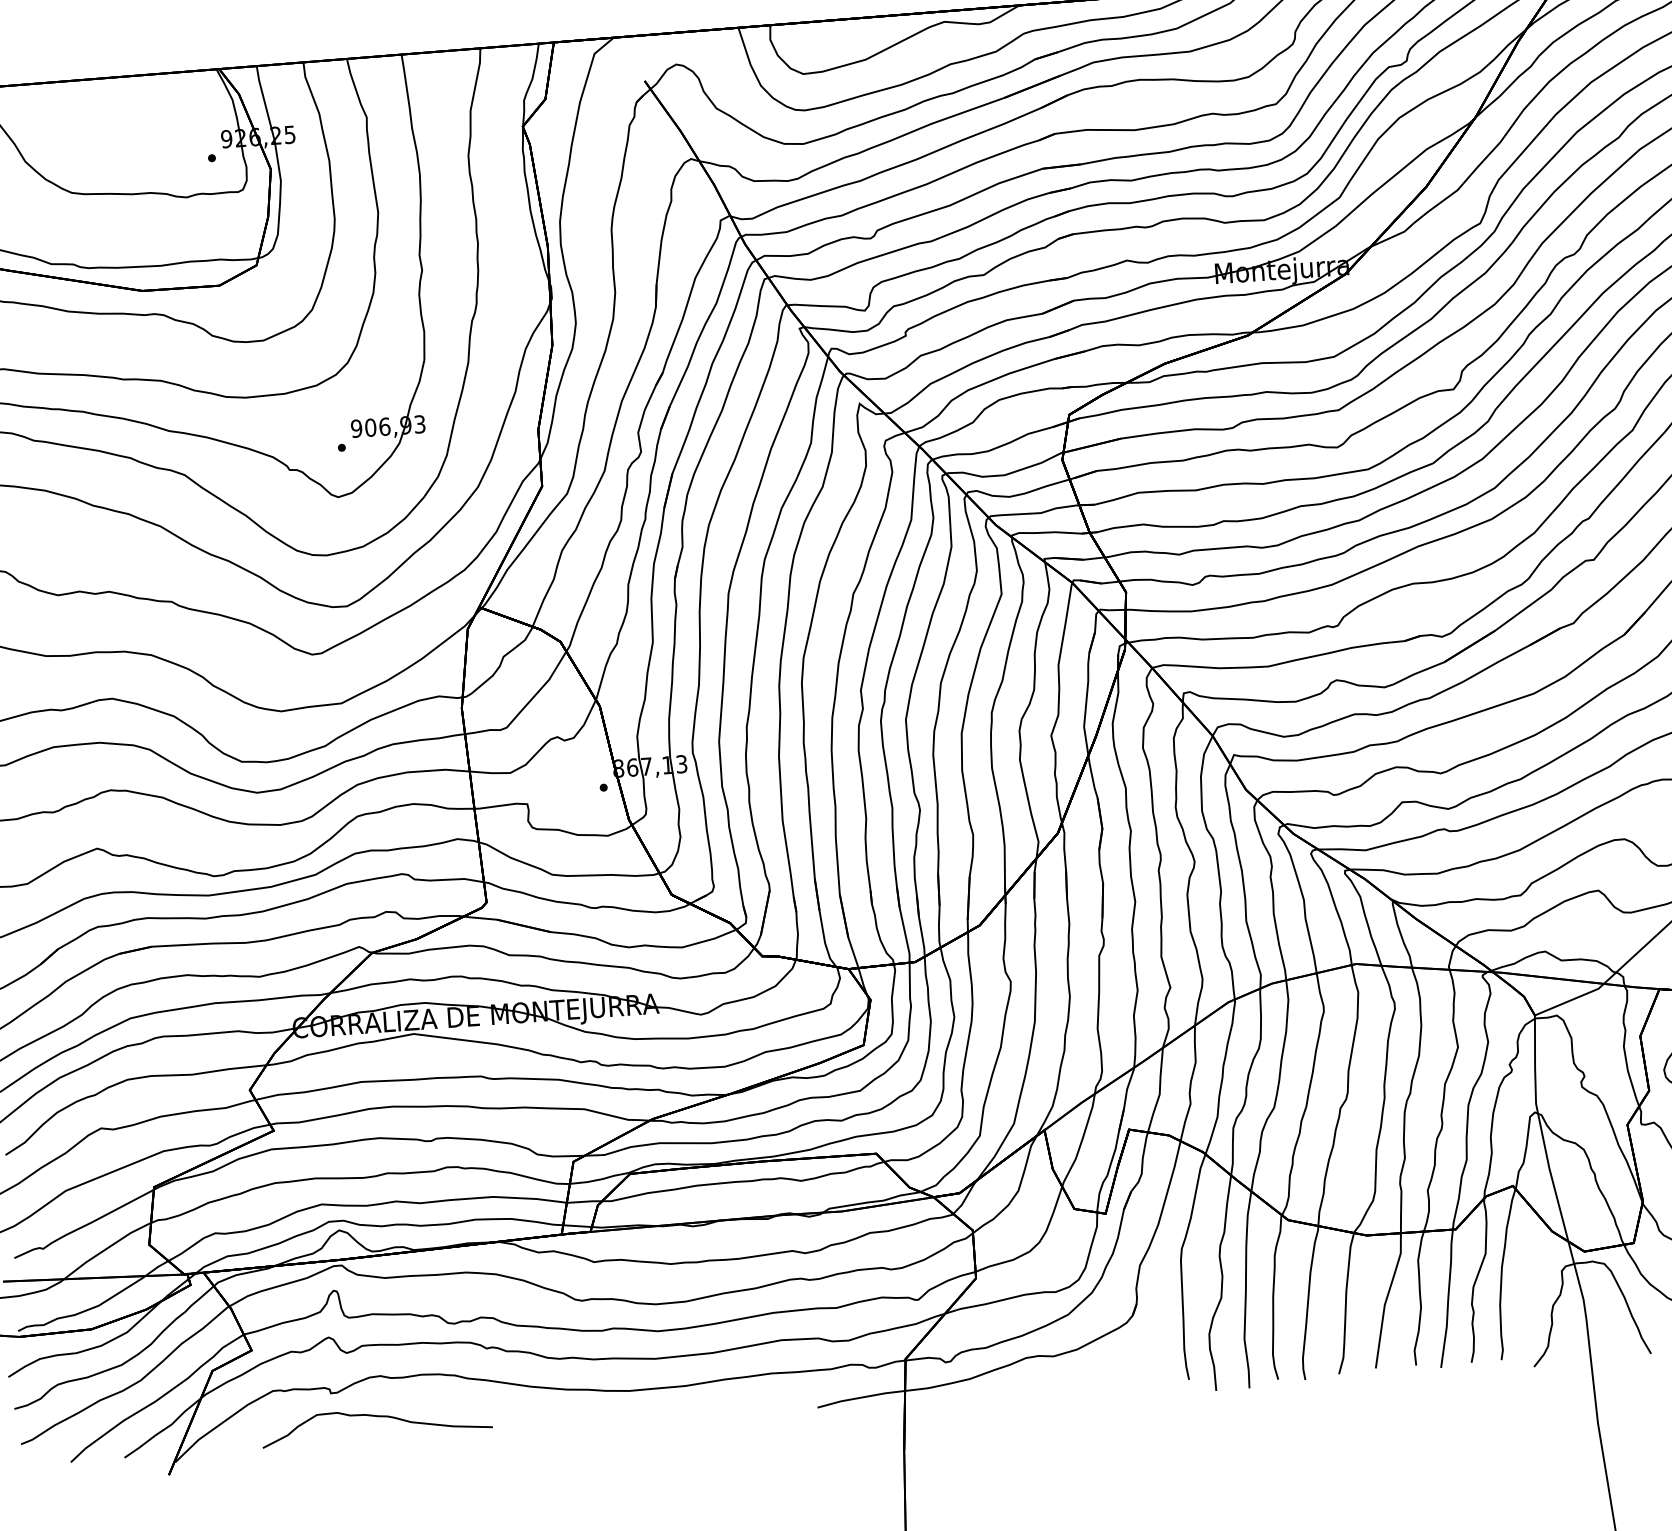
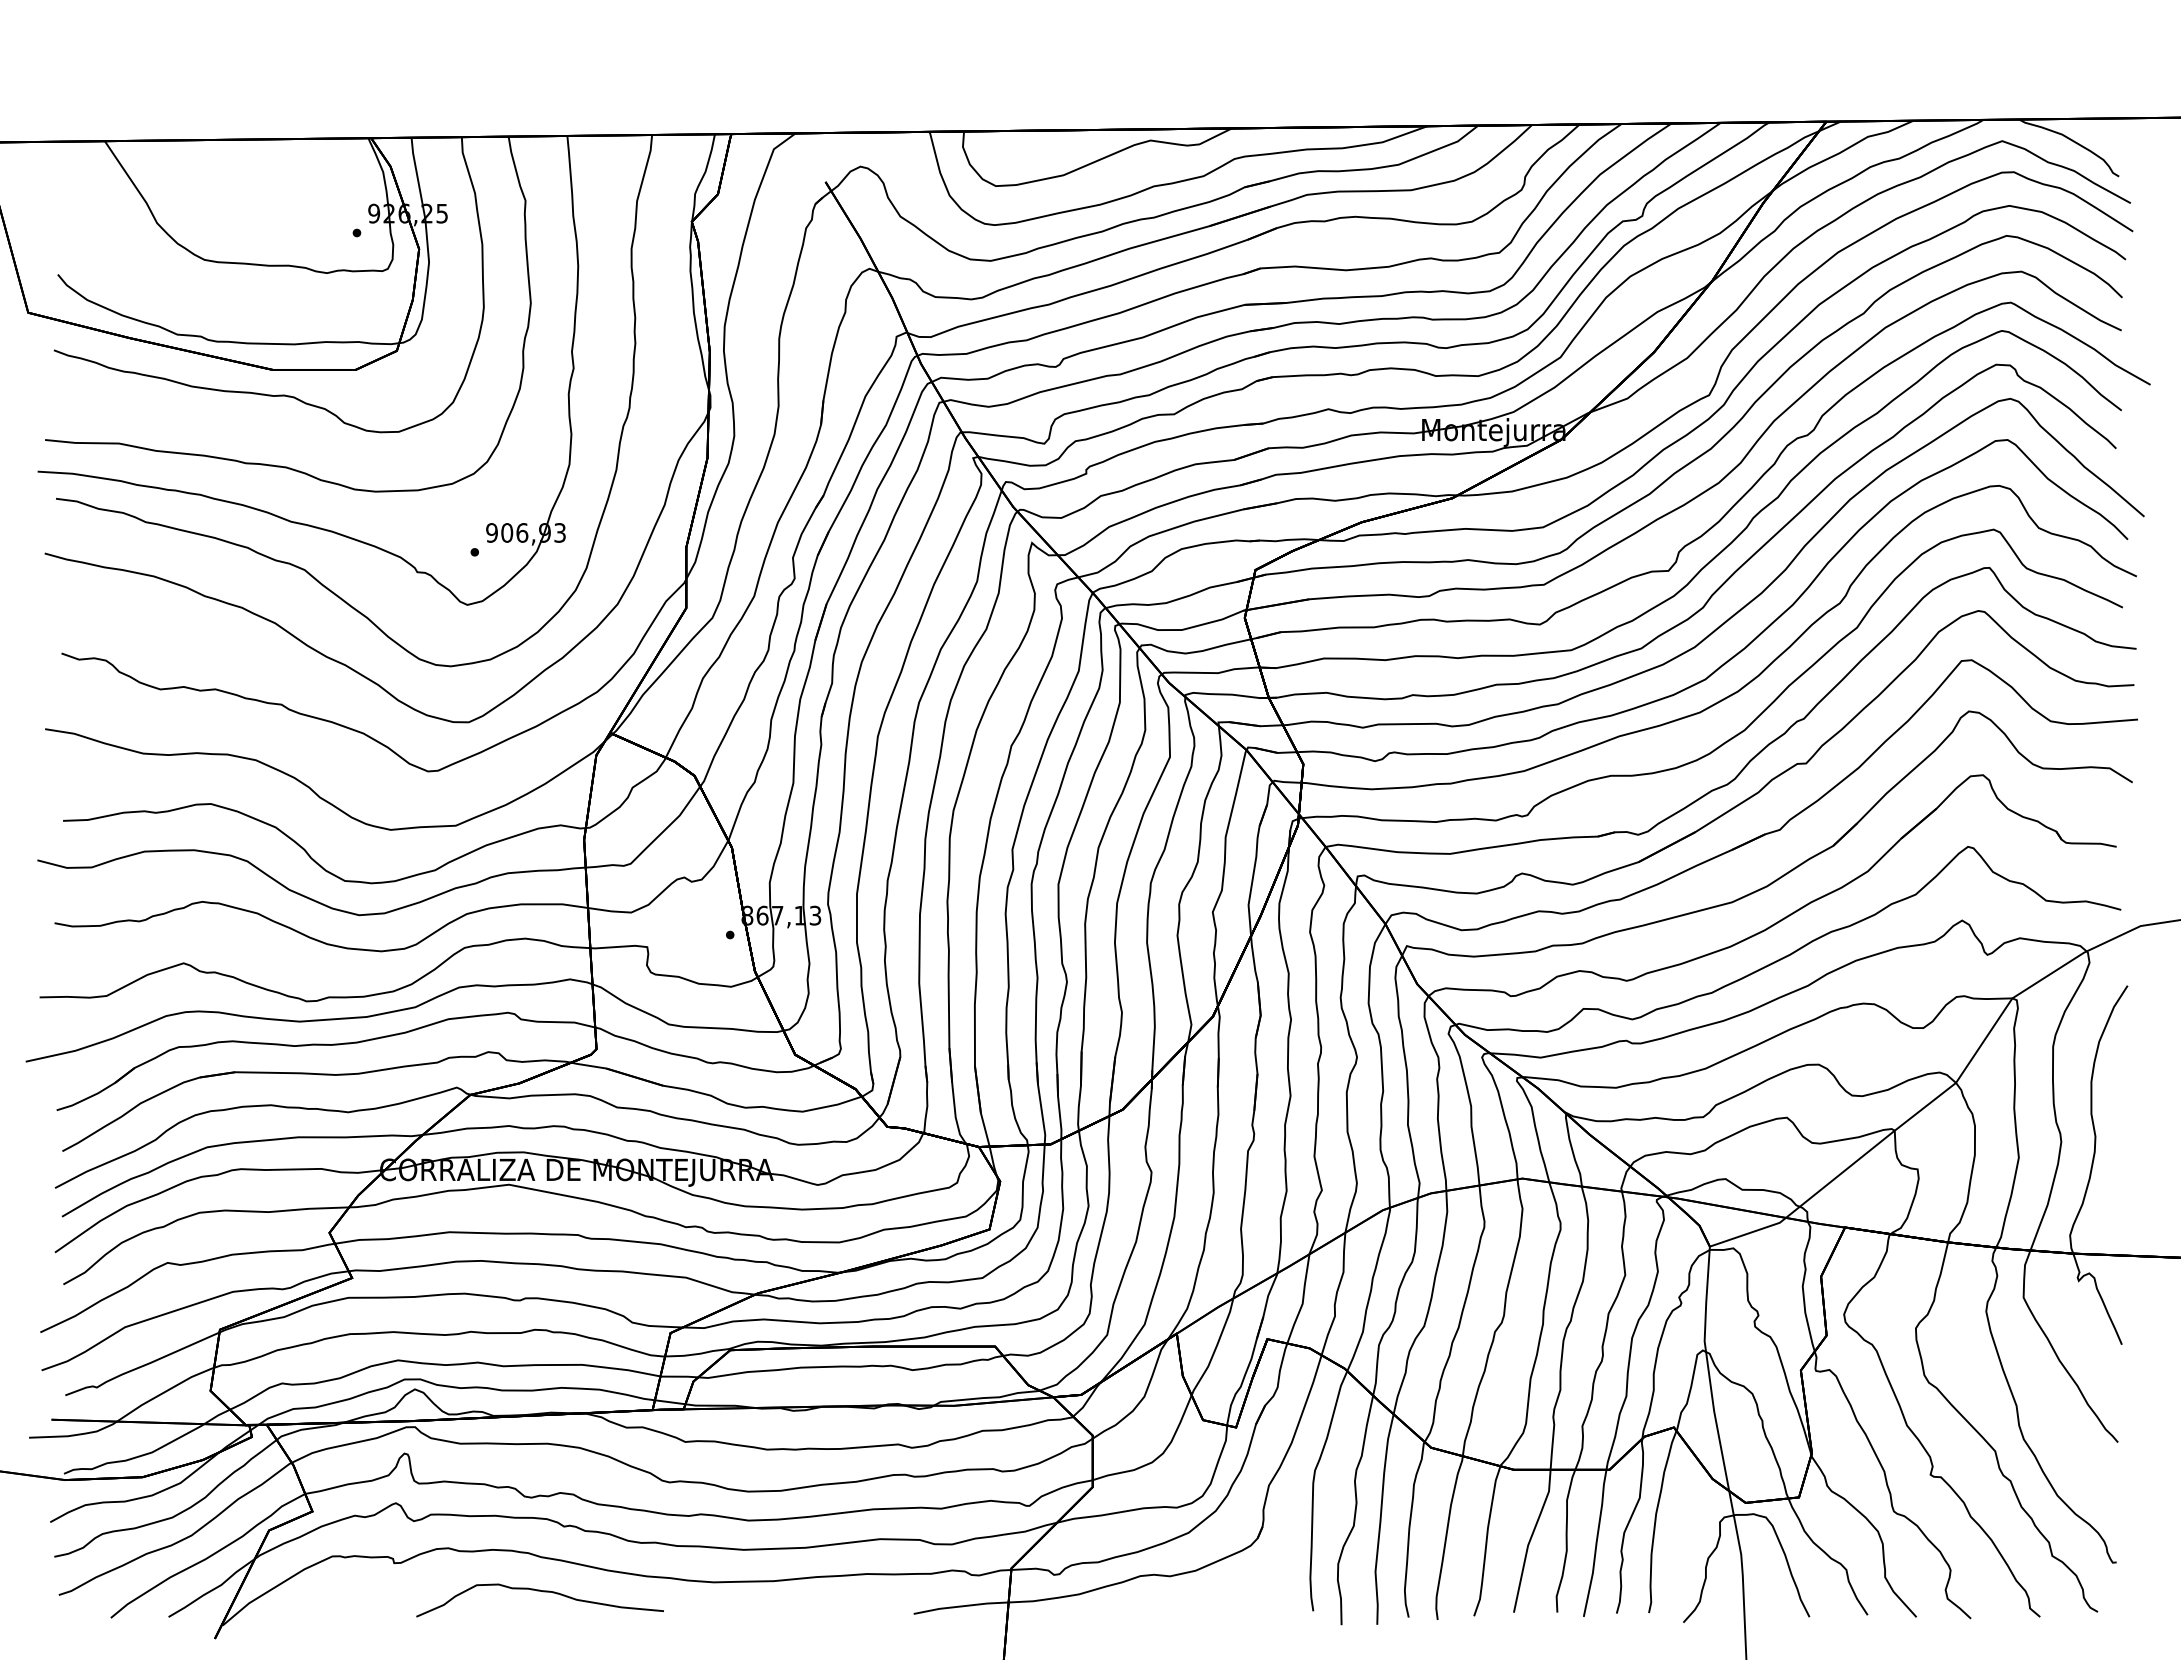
curve: (379, 1417) -> (543, 1592), moved

